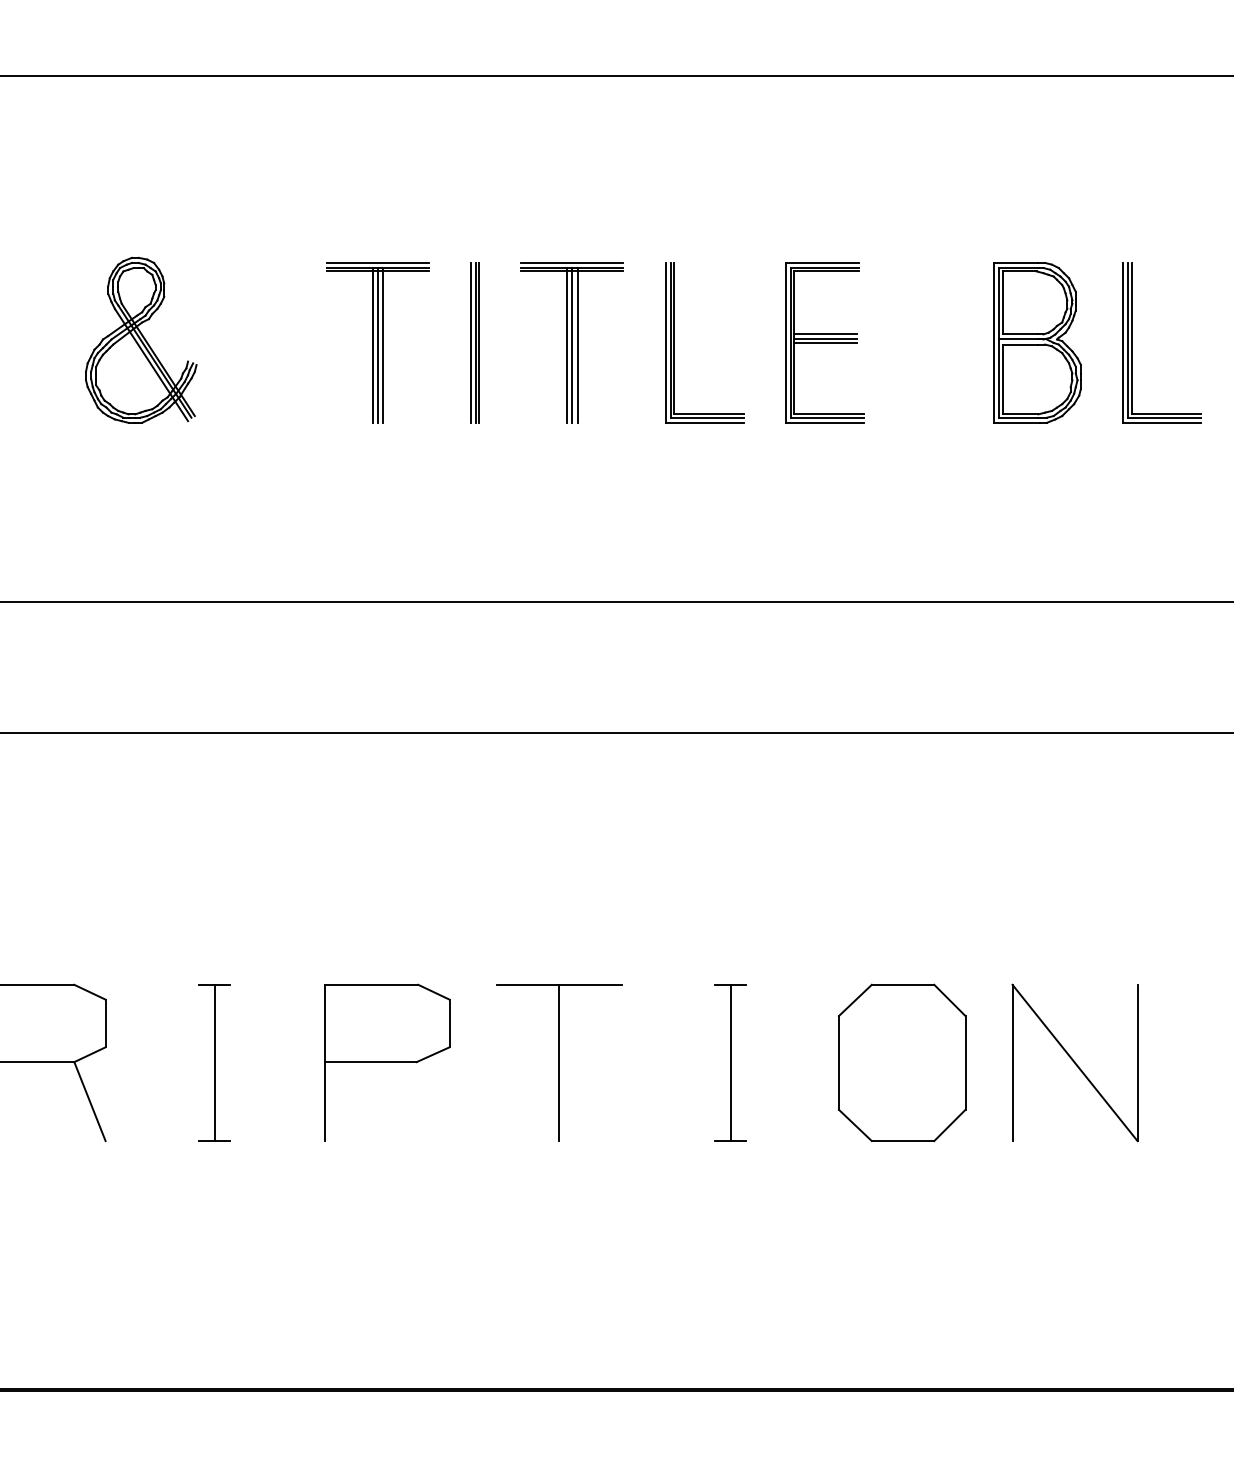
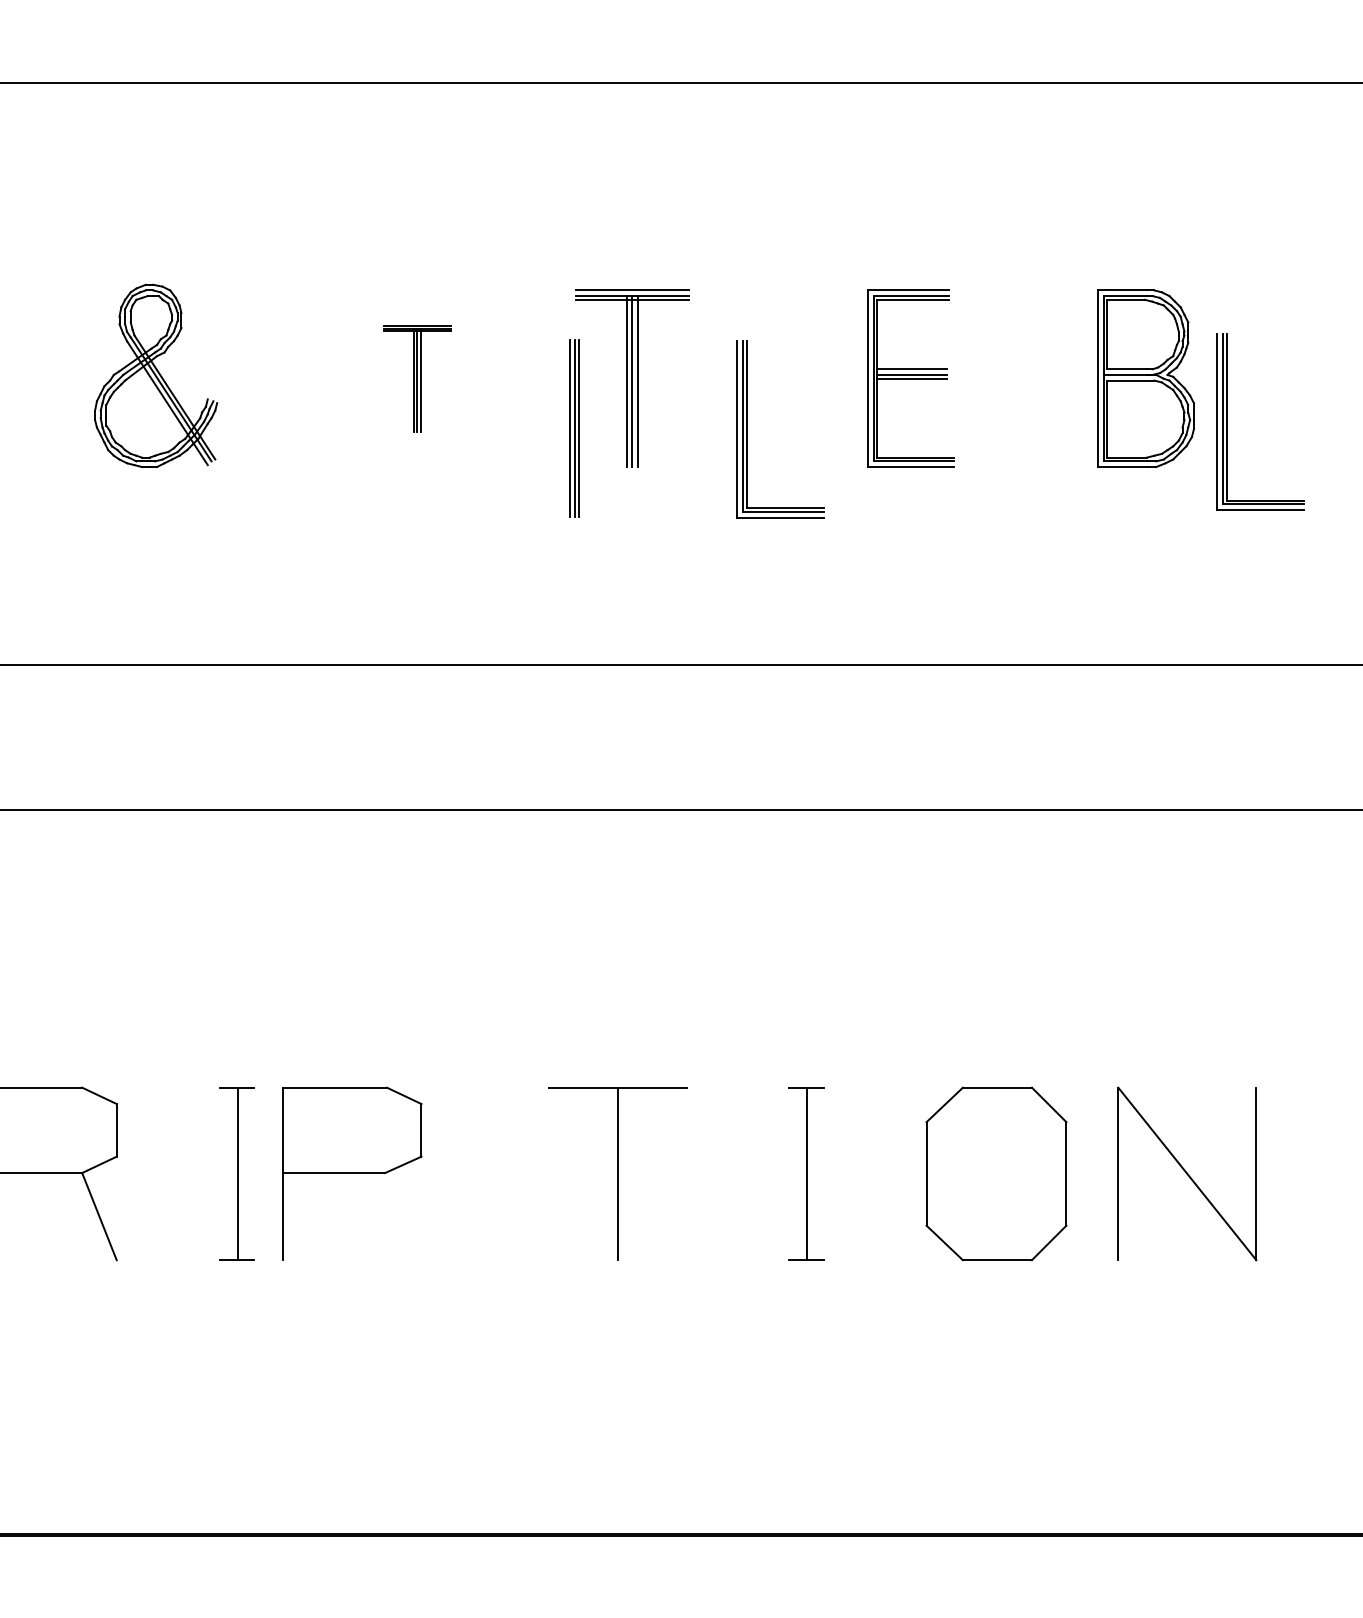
part: (377, 342) -> (416, 378), size x0.6
part: (474, 342) -> (573, 427), moved
part: (674, 342) -> (747, 429), moved
part: (1132, 342) -> (1227, 421), moved
part: (387, 1062) -> (352, 1173), moved

